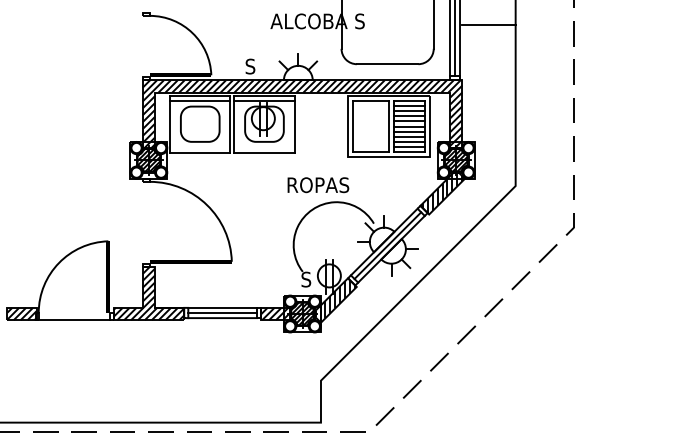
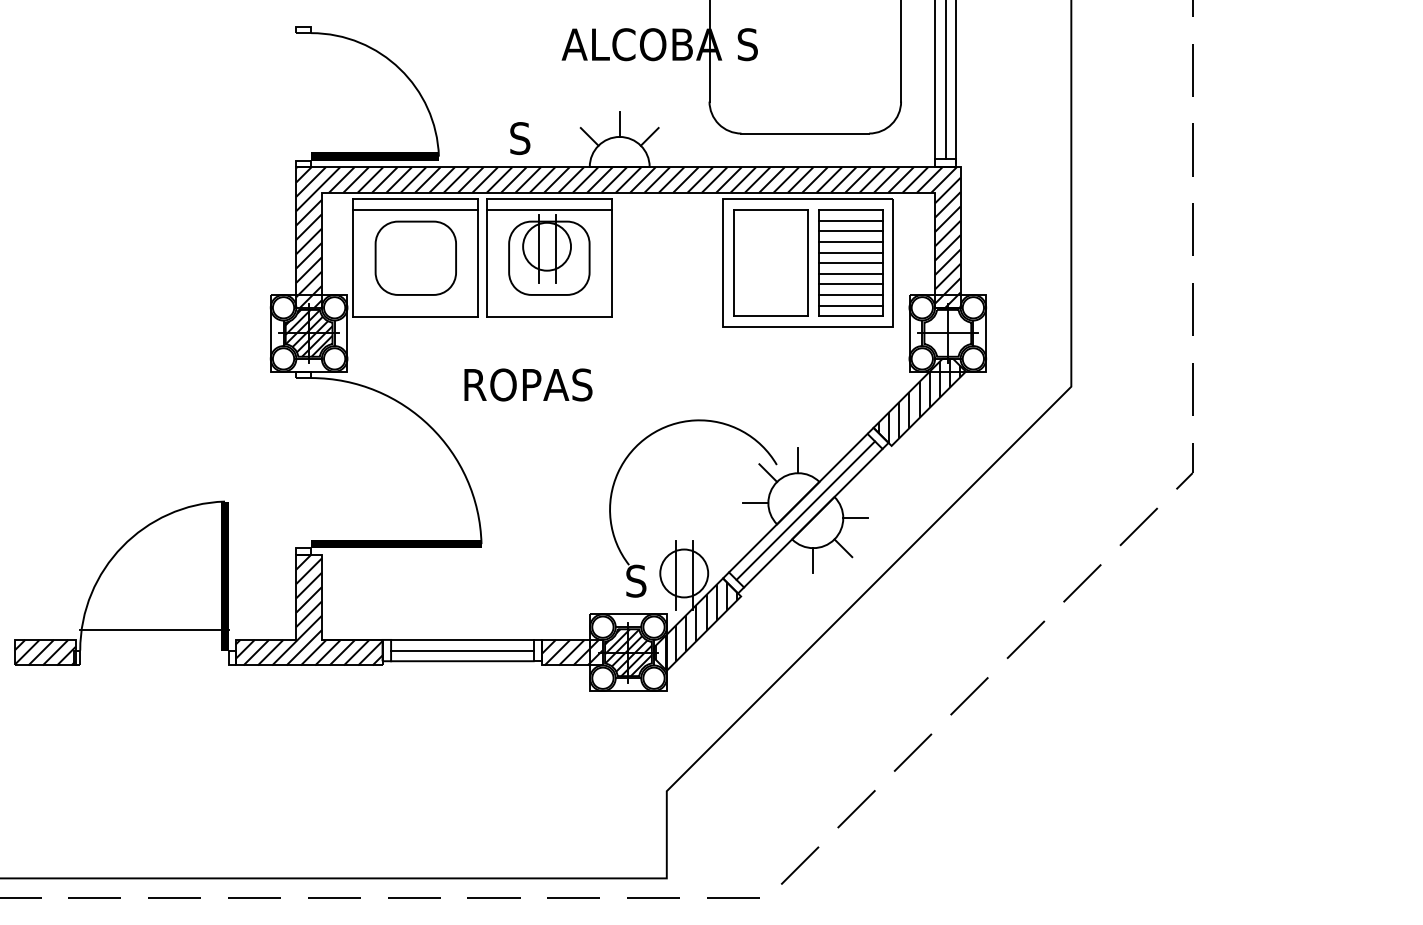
line: (488, 25) -> (1014, 53), removed
hatch: (455, 160) -> (946, 333), removed
text: (318, 185) -> (528, 385), moved
line: (74, 320) -> (154, 630), moved

